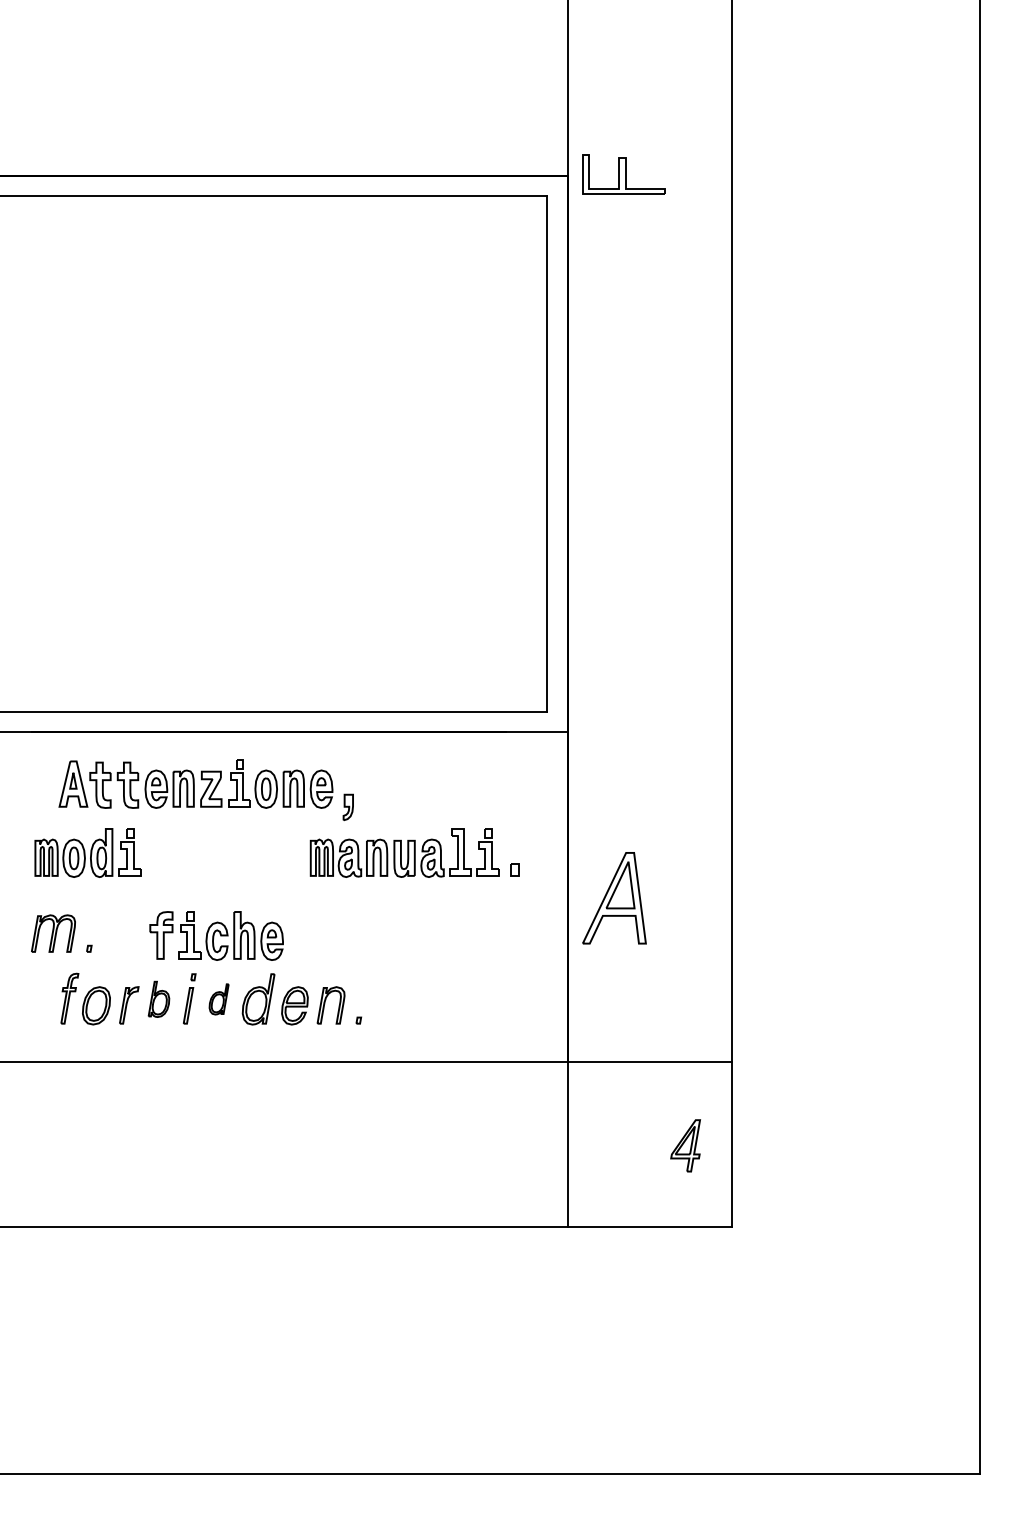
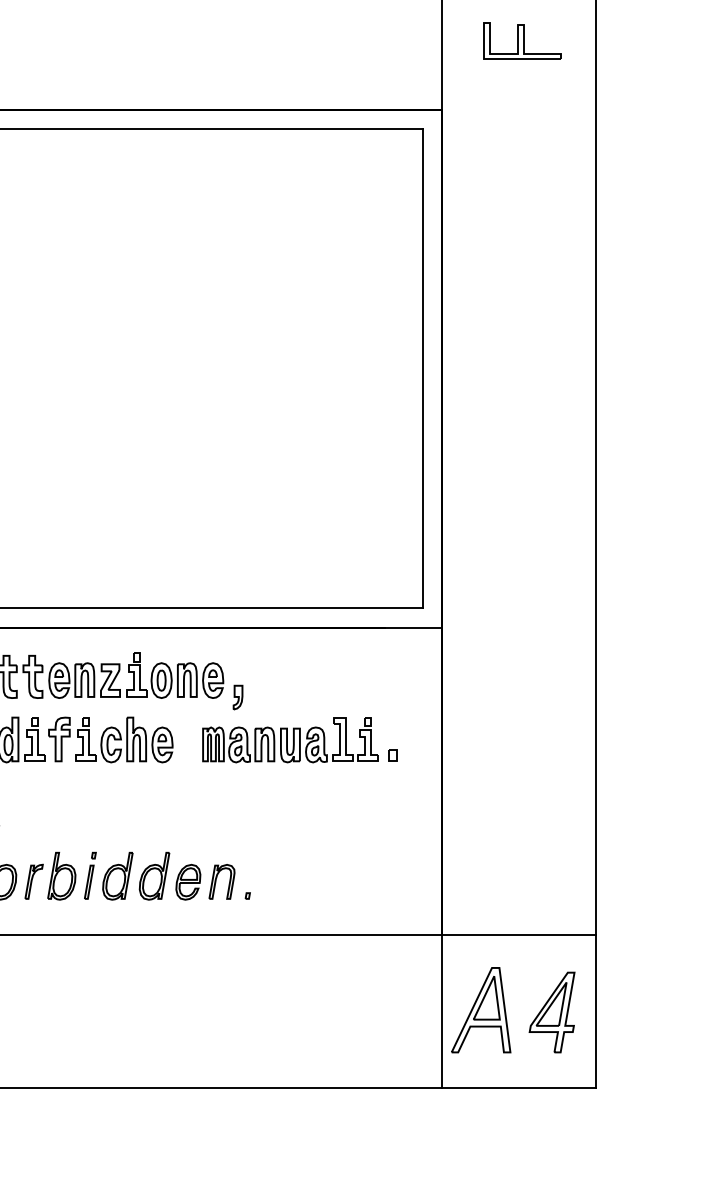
part: (623, 174) -> (522, 40), moved
part: (614, 898) -> (481, 1010), moved
part: (216, 935) -> (110, 739), moved
part: (158, 999) -> (61, 876), size x1.43
part: (218, 999) -> (117, 876), size x1.67
part: (685, 1145) -> (551, 1012), size x1.67

